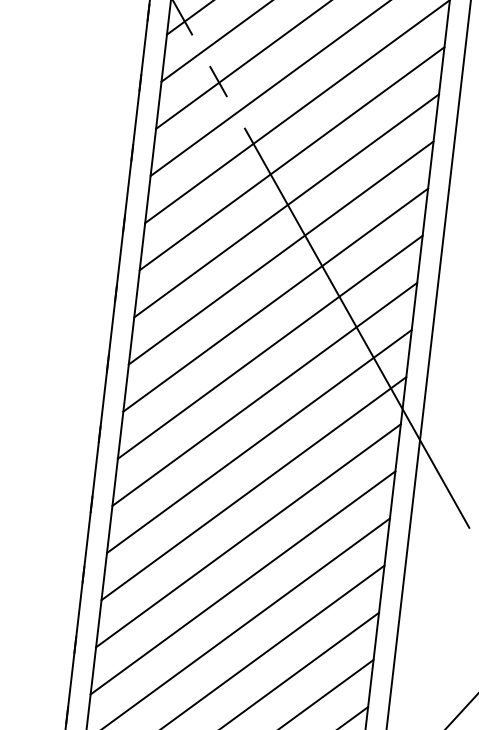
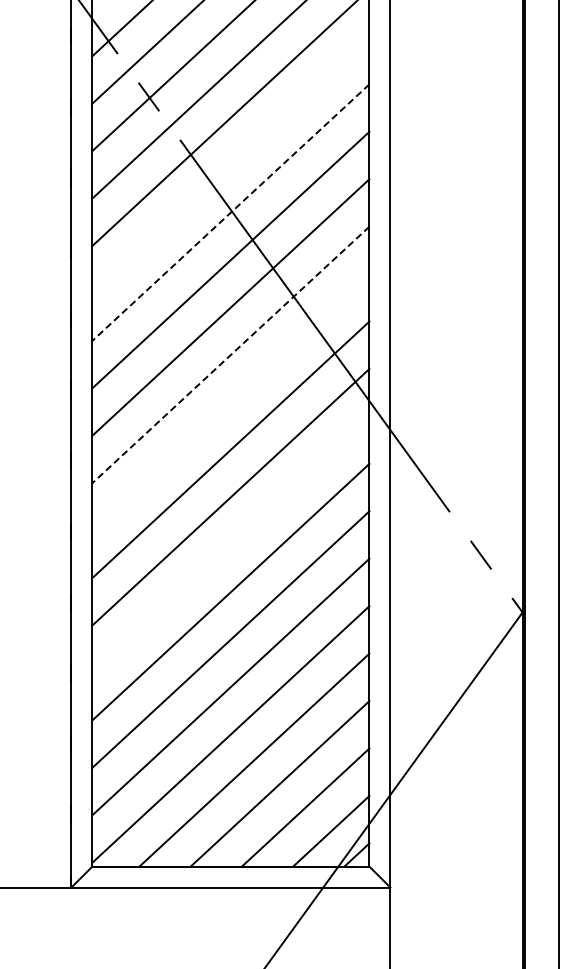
line: (291, 158) -> (230, 164), removed
line: (286, 205) -> (230, 212), solid -> dashed
line: (269, 346) -> (230, 354), solid -> dashed
line: (264, 394) -> (230, 402), removed
line: (248, 535) -> (230, 544), removed

